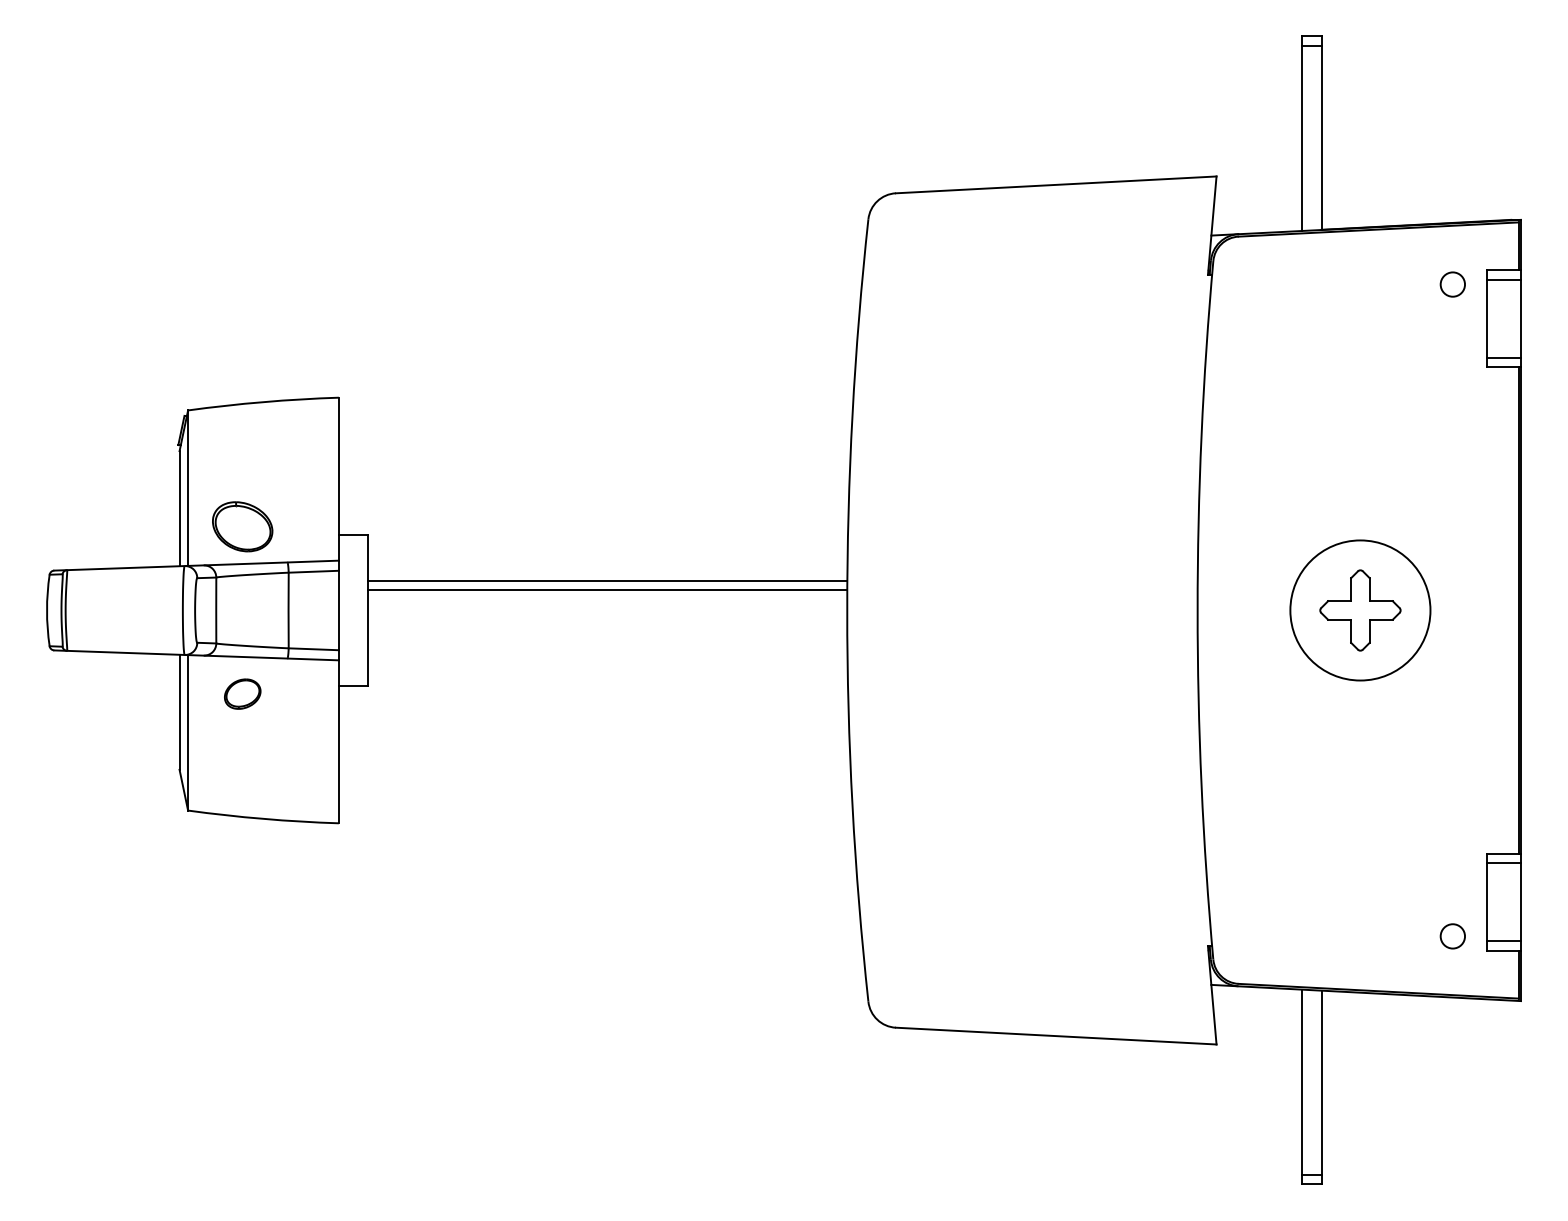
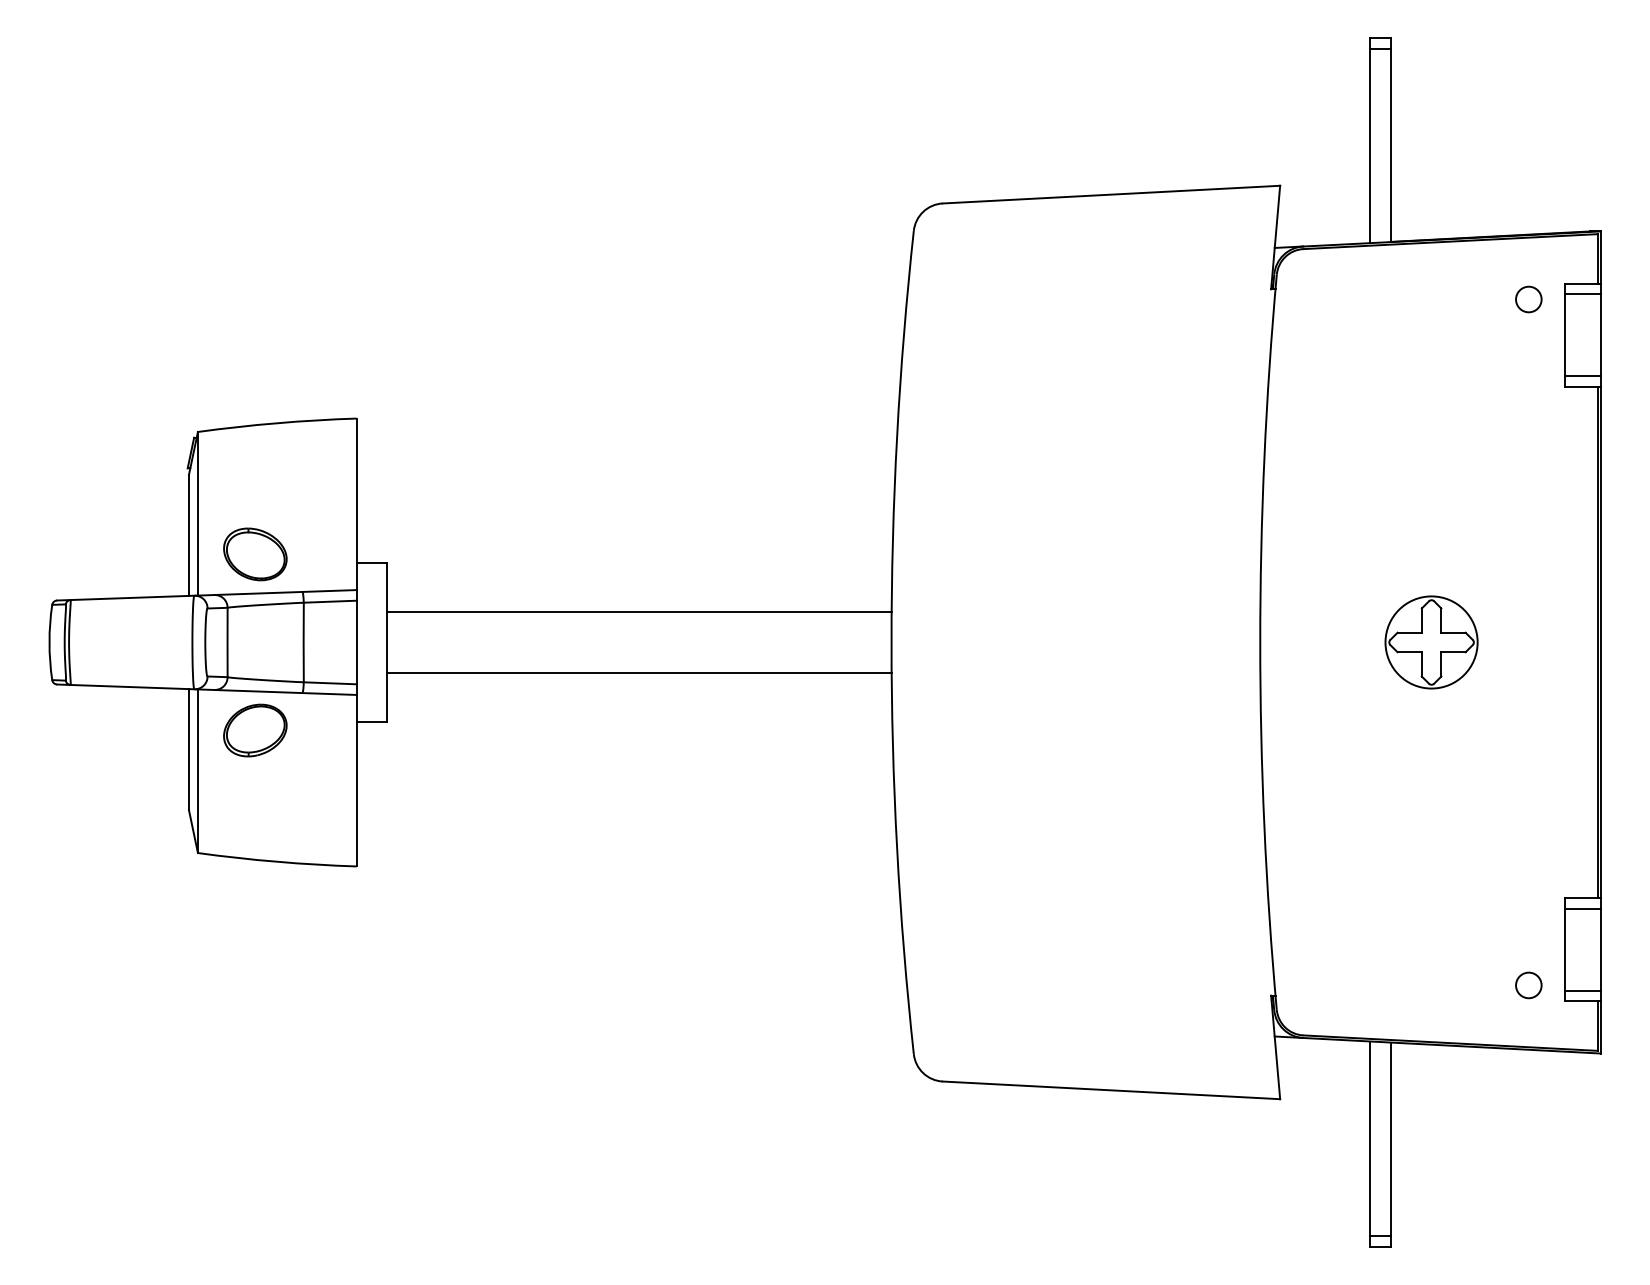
line: (607, 590) -> (639, 673), moved
circle: (1360, 610) -> (1431, 642), size x0.62
part: (242, 694) -> (255, 730), size x1.67

